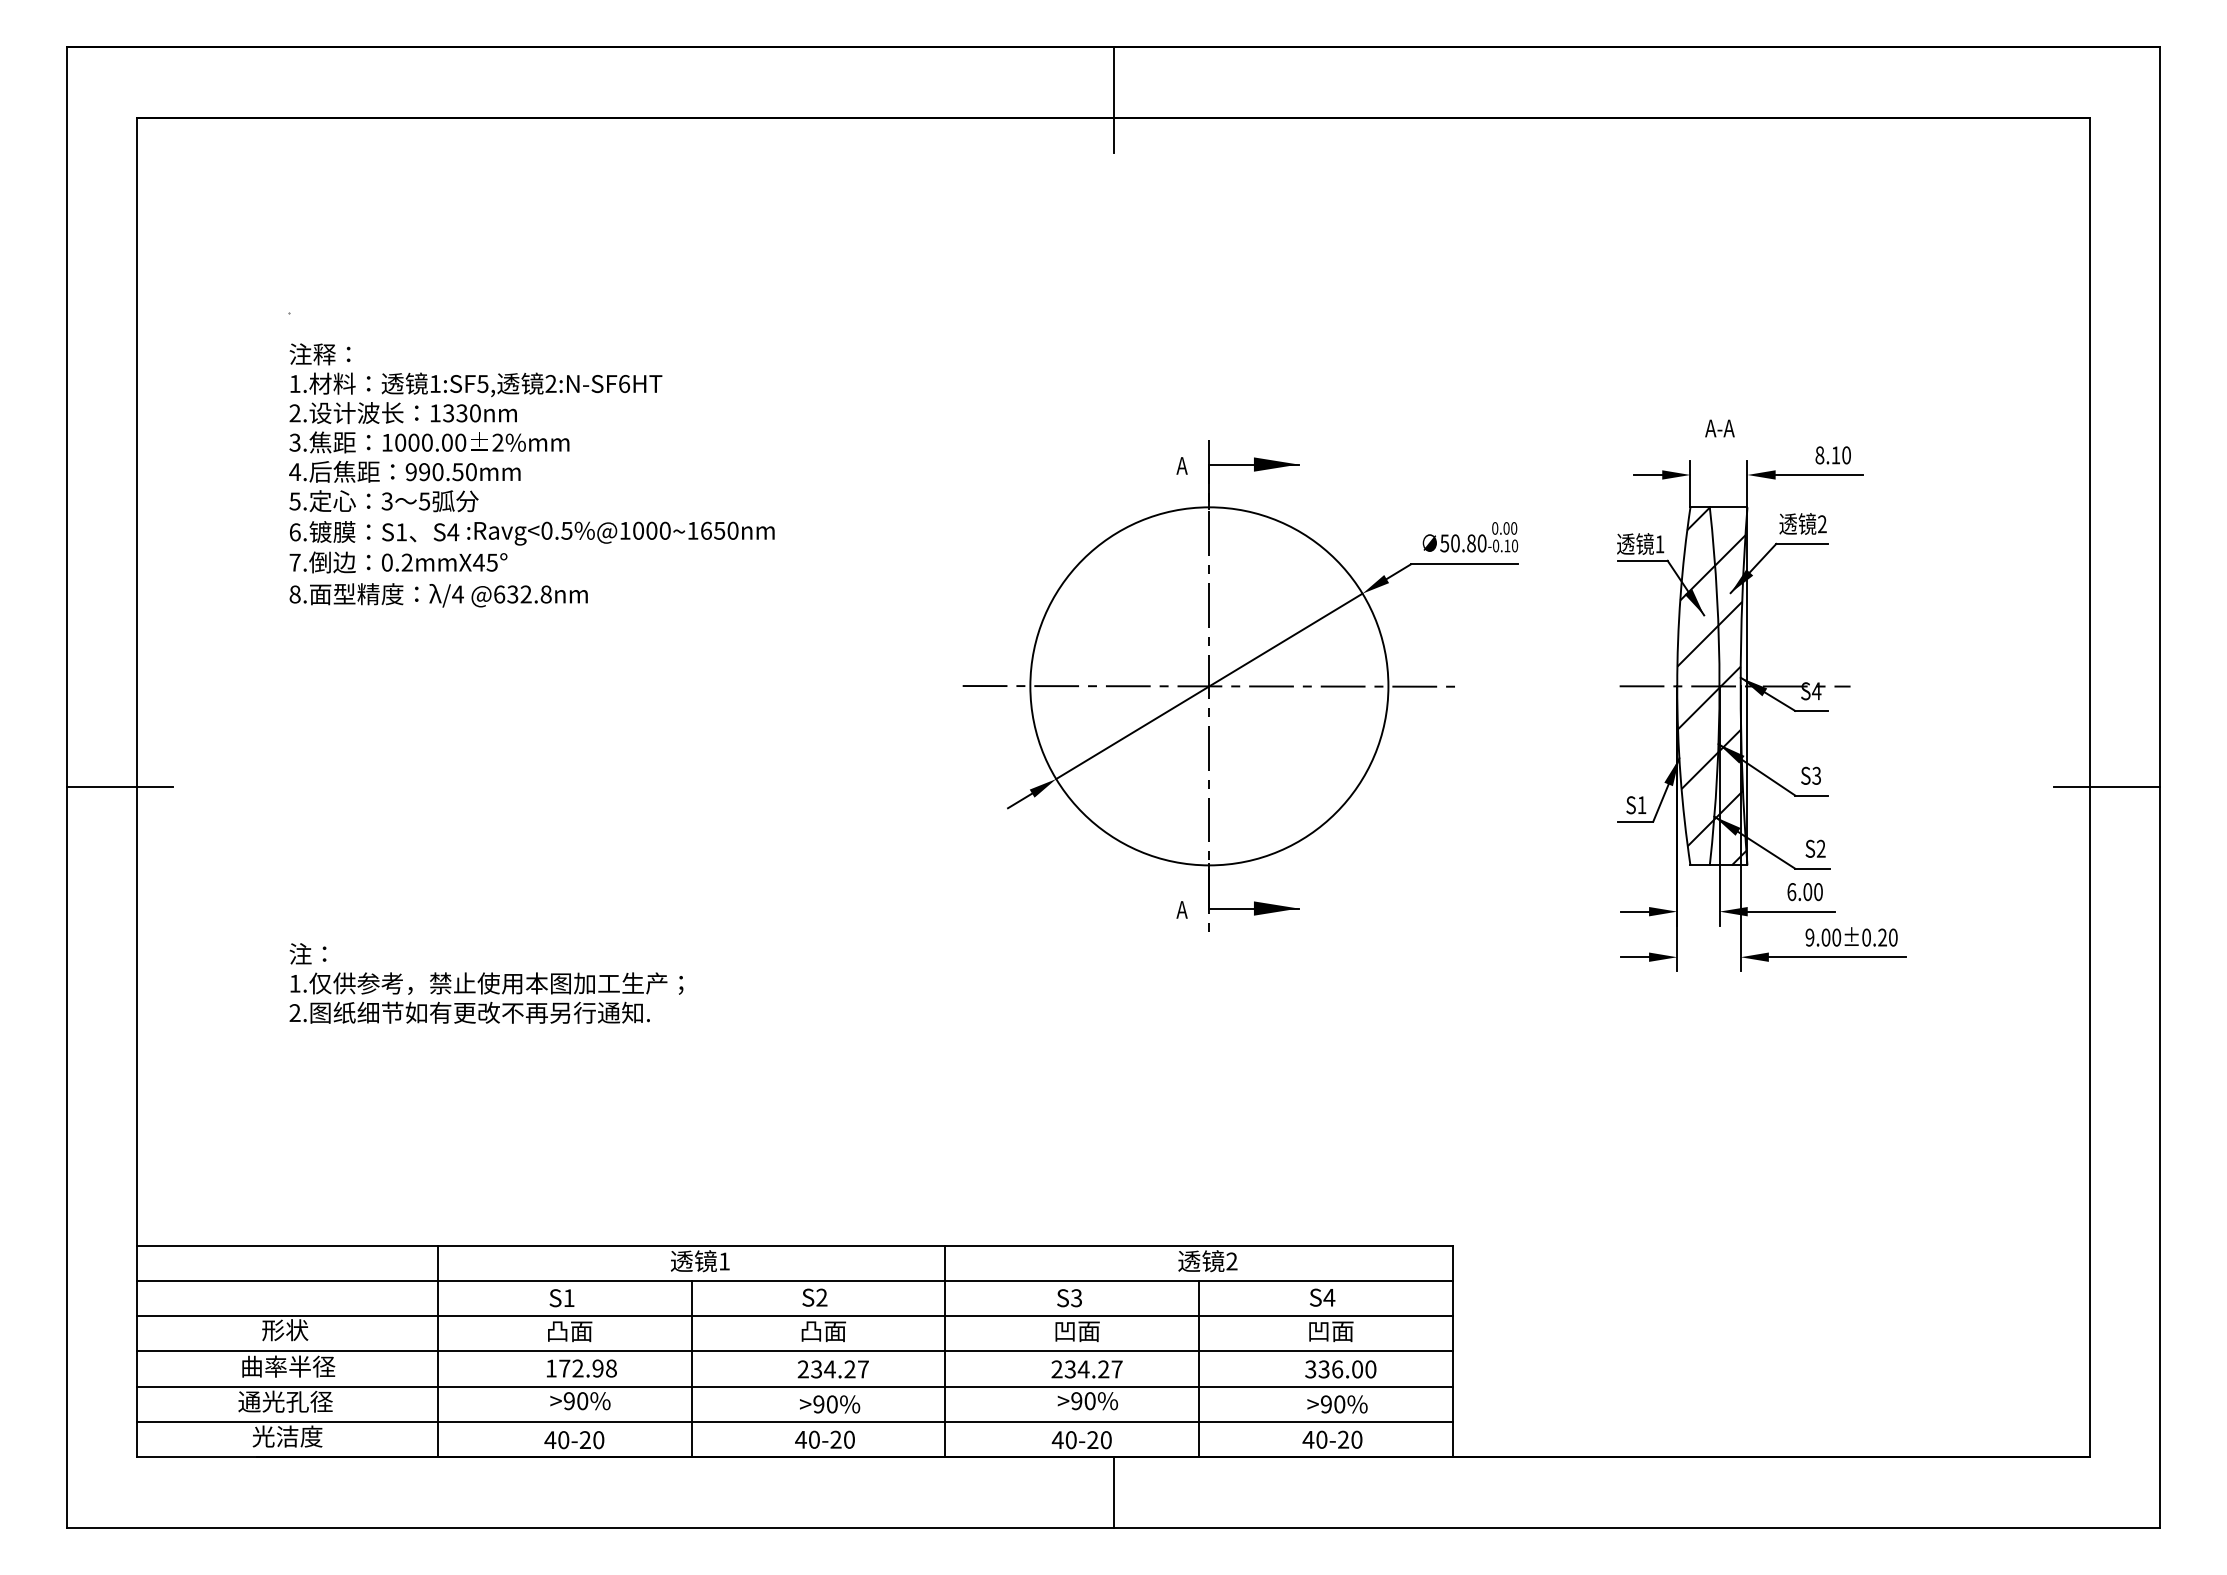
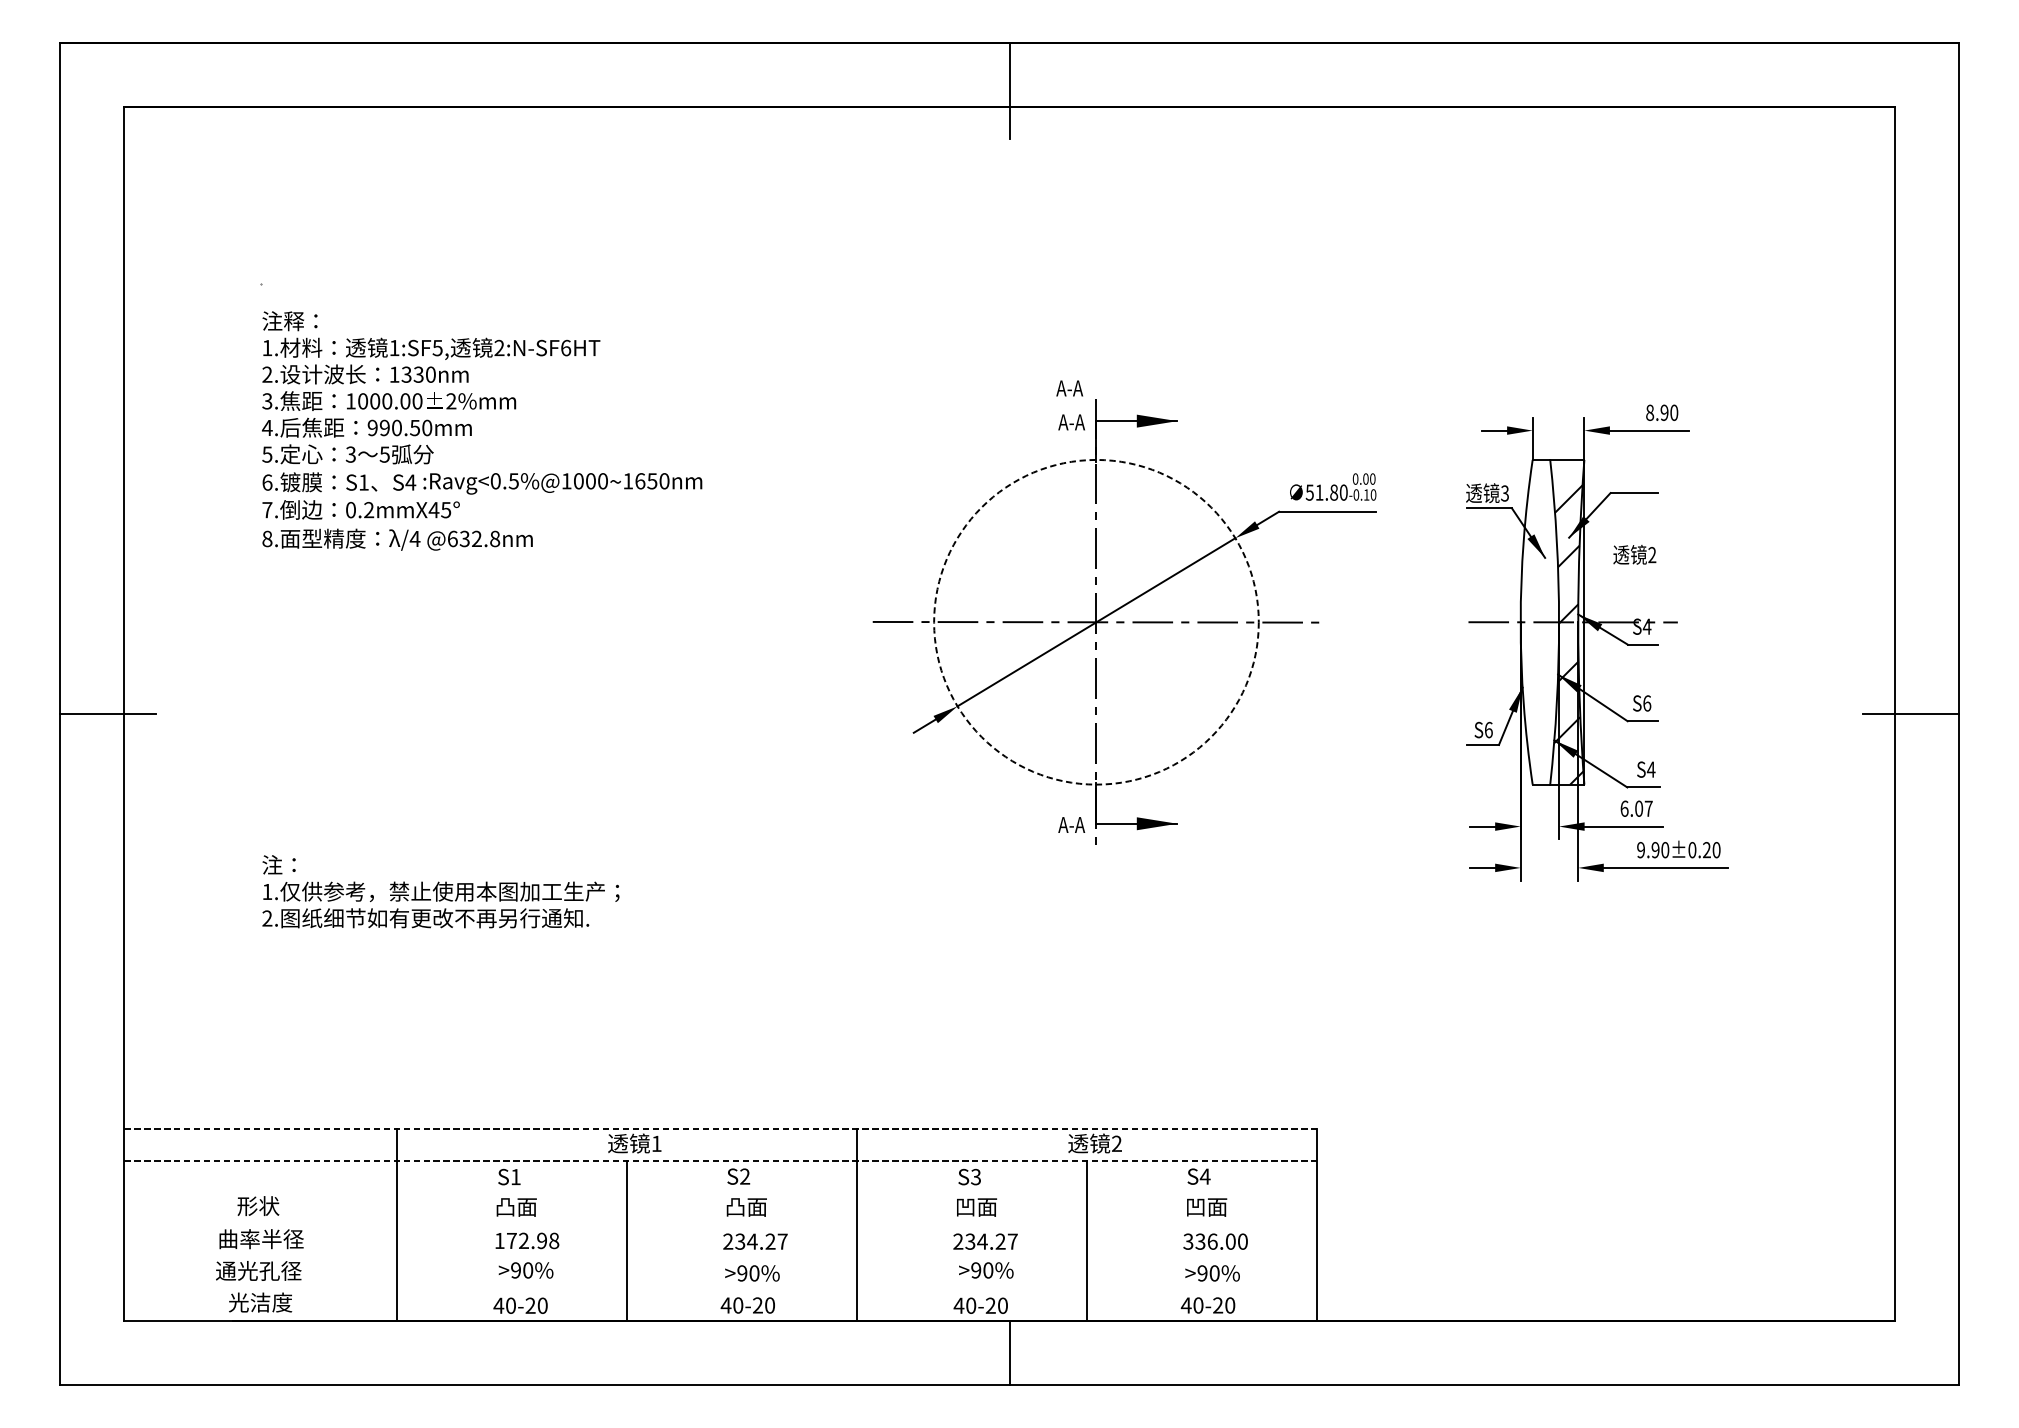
text: (1719, 428) -> (1069, 388), moved
text: (1835, 455) -> (1664, 412), 8.10 -> 8.90
text: (1181, 465) -> (1071, 422), A -> A-A
text: (1802, 523) -> (1634, 554), moved
text: (1455, 543) -> (1319, 492), 50.80 -> 51.80
text: (1659, 544) -> (1504, 493), 1 -> 3
hatch: (1698, 676) -> (1539, 613), removed
circle: (1209, 686) -> (1096, 622), solid -> dashed
text: (1816, 775) -> (1646, 703), S3 -> S6
text: (1641, 805) -> (1488, 730), S1 -> S6
text: (1820, 848) -> (1650, 769), S2 -> S4
text: (1818, 892) -> (1648, 809), 6.00 -> 6.07
text: (1181, 909) -> (1071, 824), A -> A-A
text: (1825, 937) -> (1655, 850), 9.00±0.20 -> 9.90±0.20
line: (795, 1245) -> (721, 1129), solid -> dashed
line: (795, 1280) -> (721, 1161), solid -> dashed
line: (794, 1316) -> (720, 1193), removed
line: (794, 1351) -> (720, 1225), removed
line: (794, 1386) -> (720, 1257), removed
line: (794, 1421) -> (720, 1288), removed

